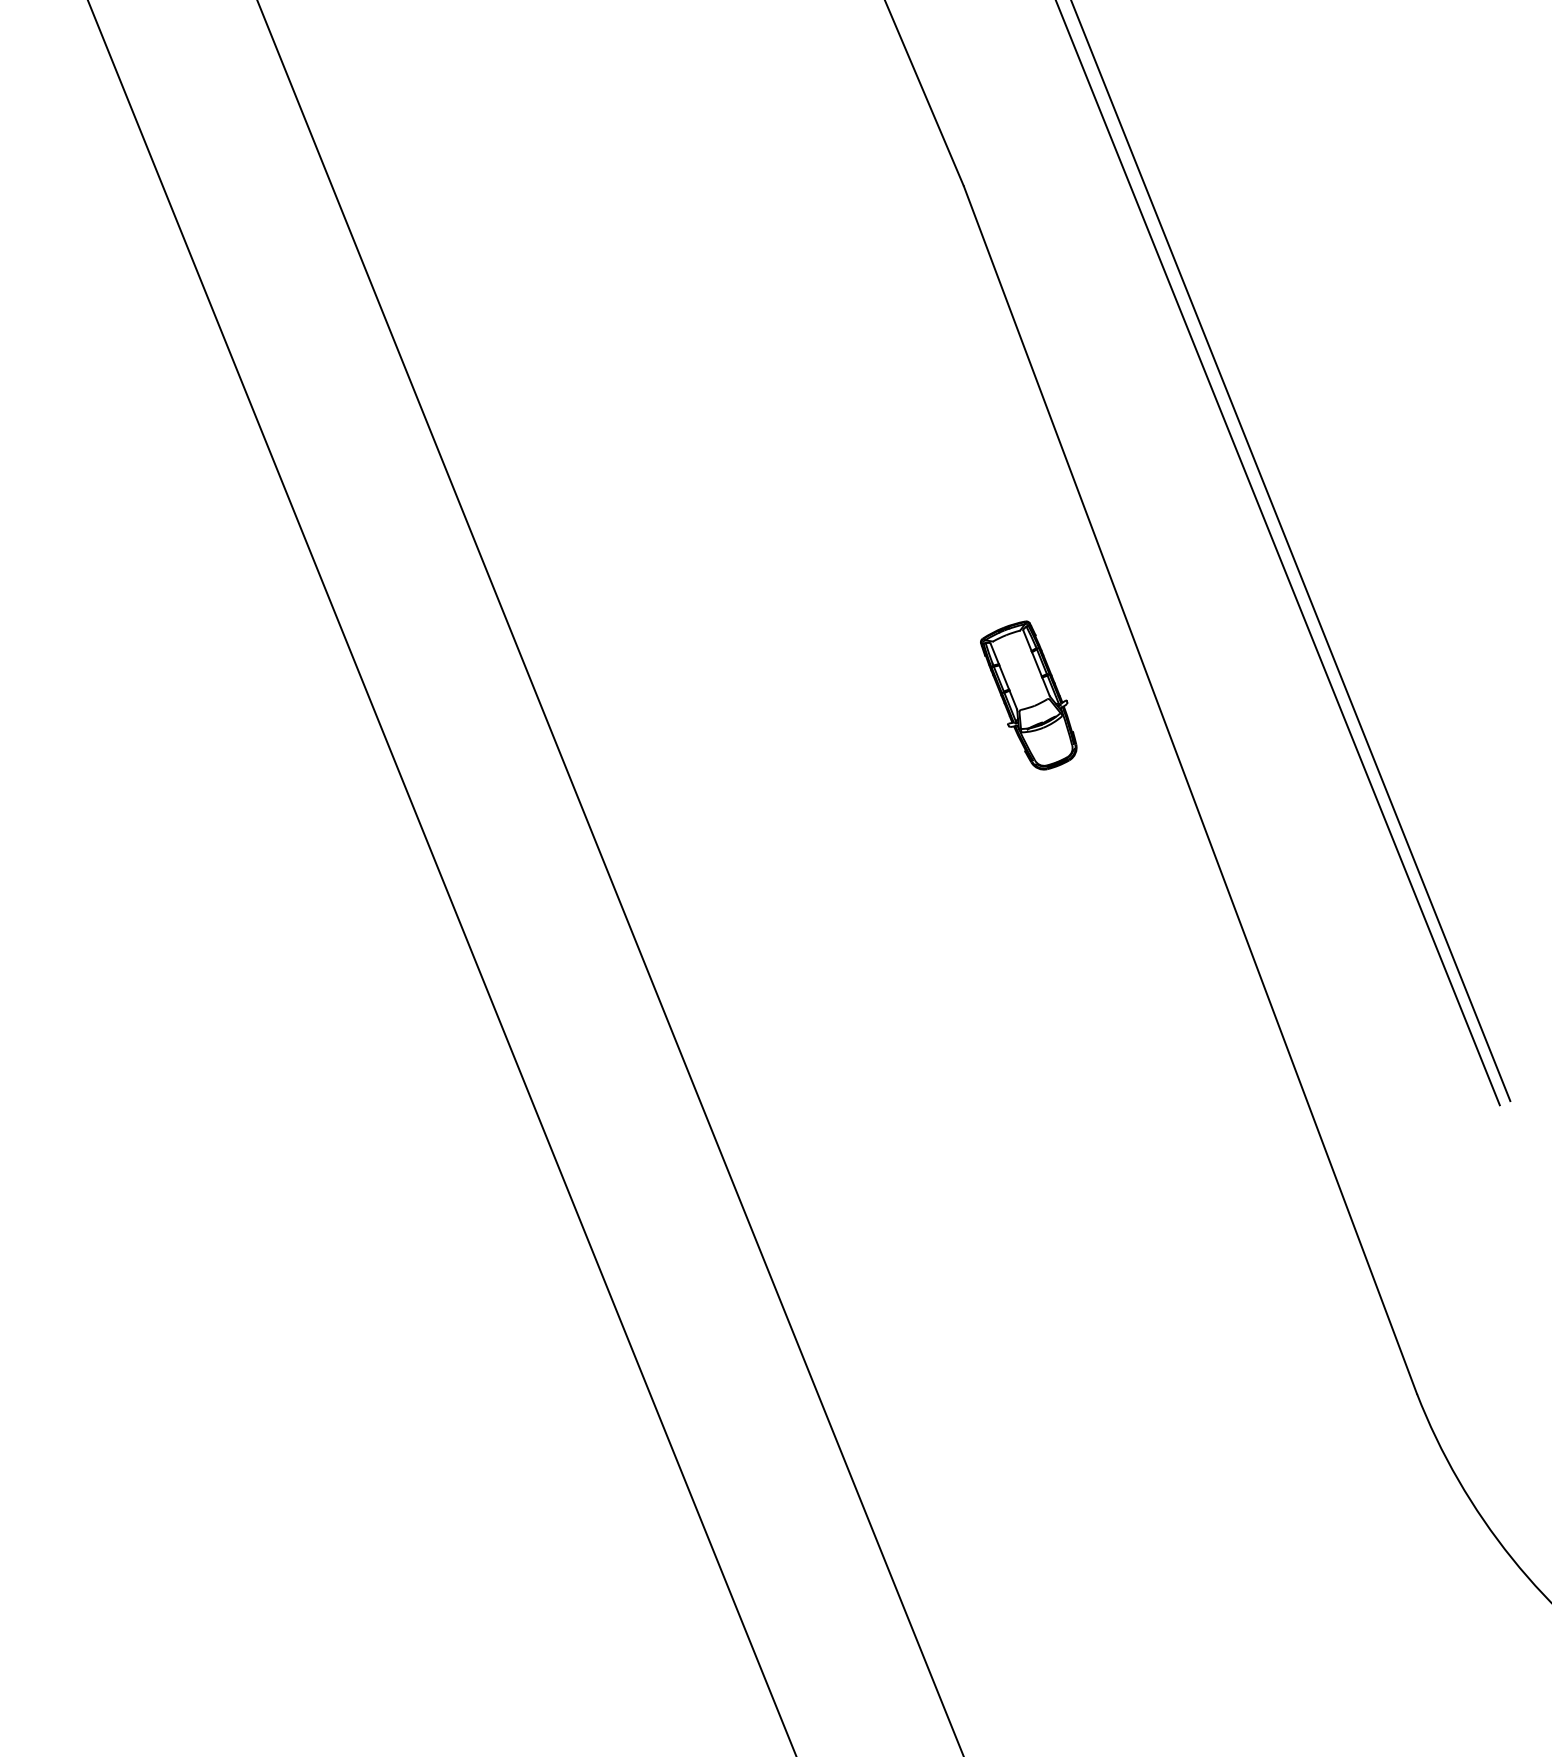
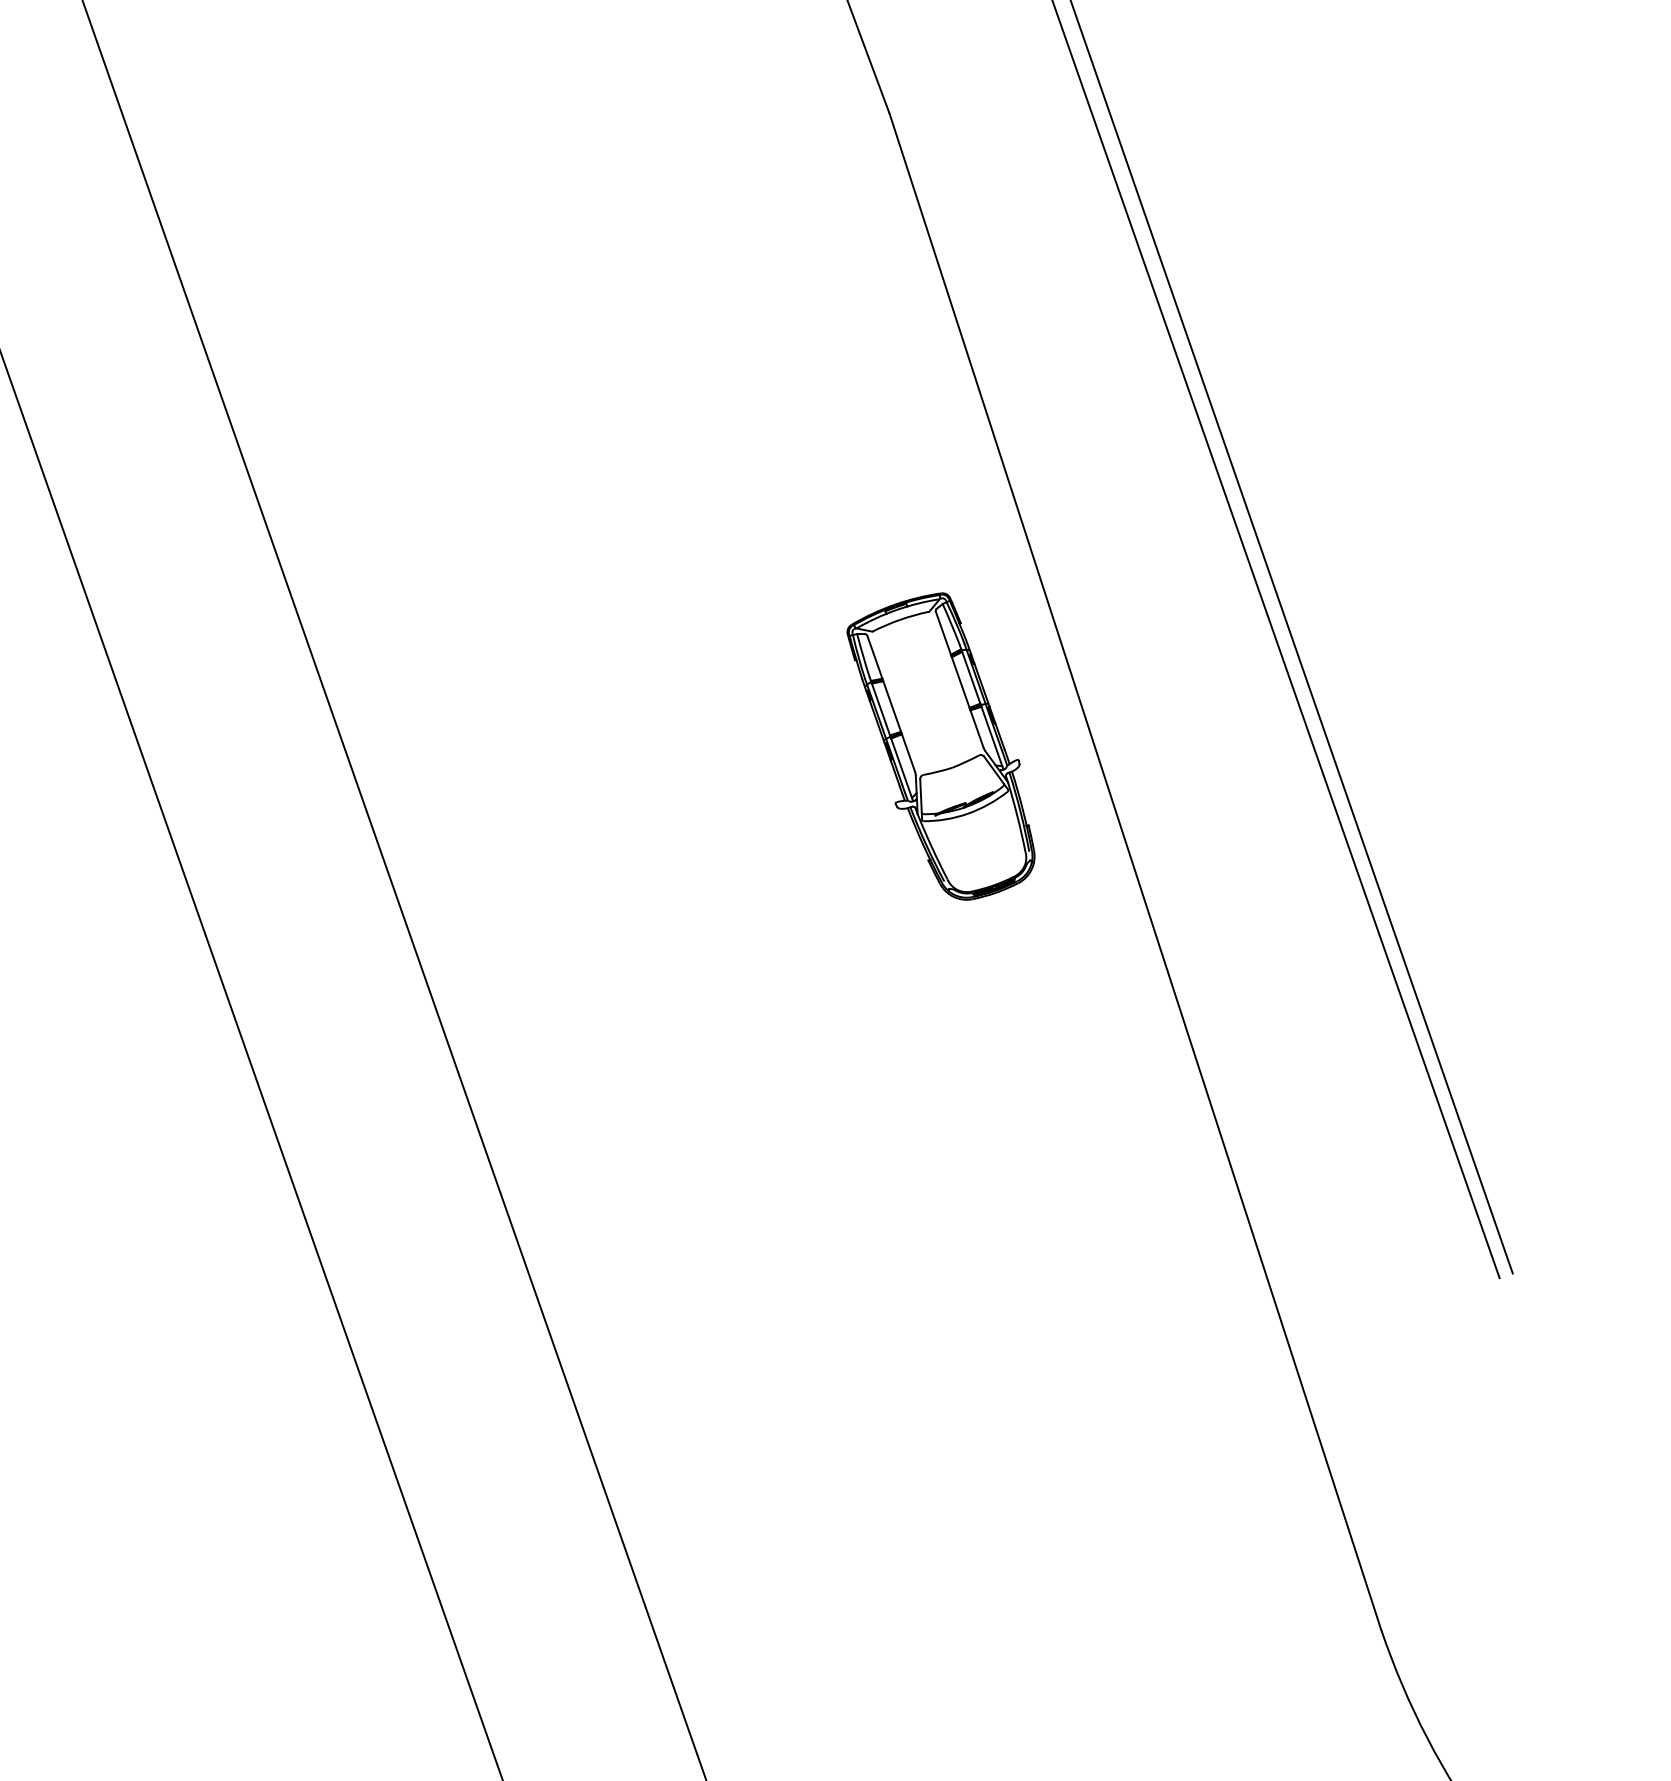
part: (1028, 695) -> (940, 745), size x1.67

